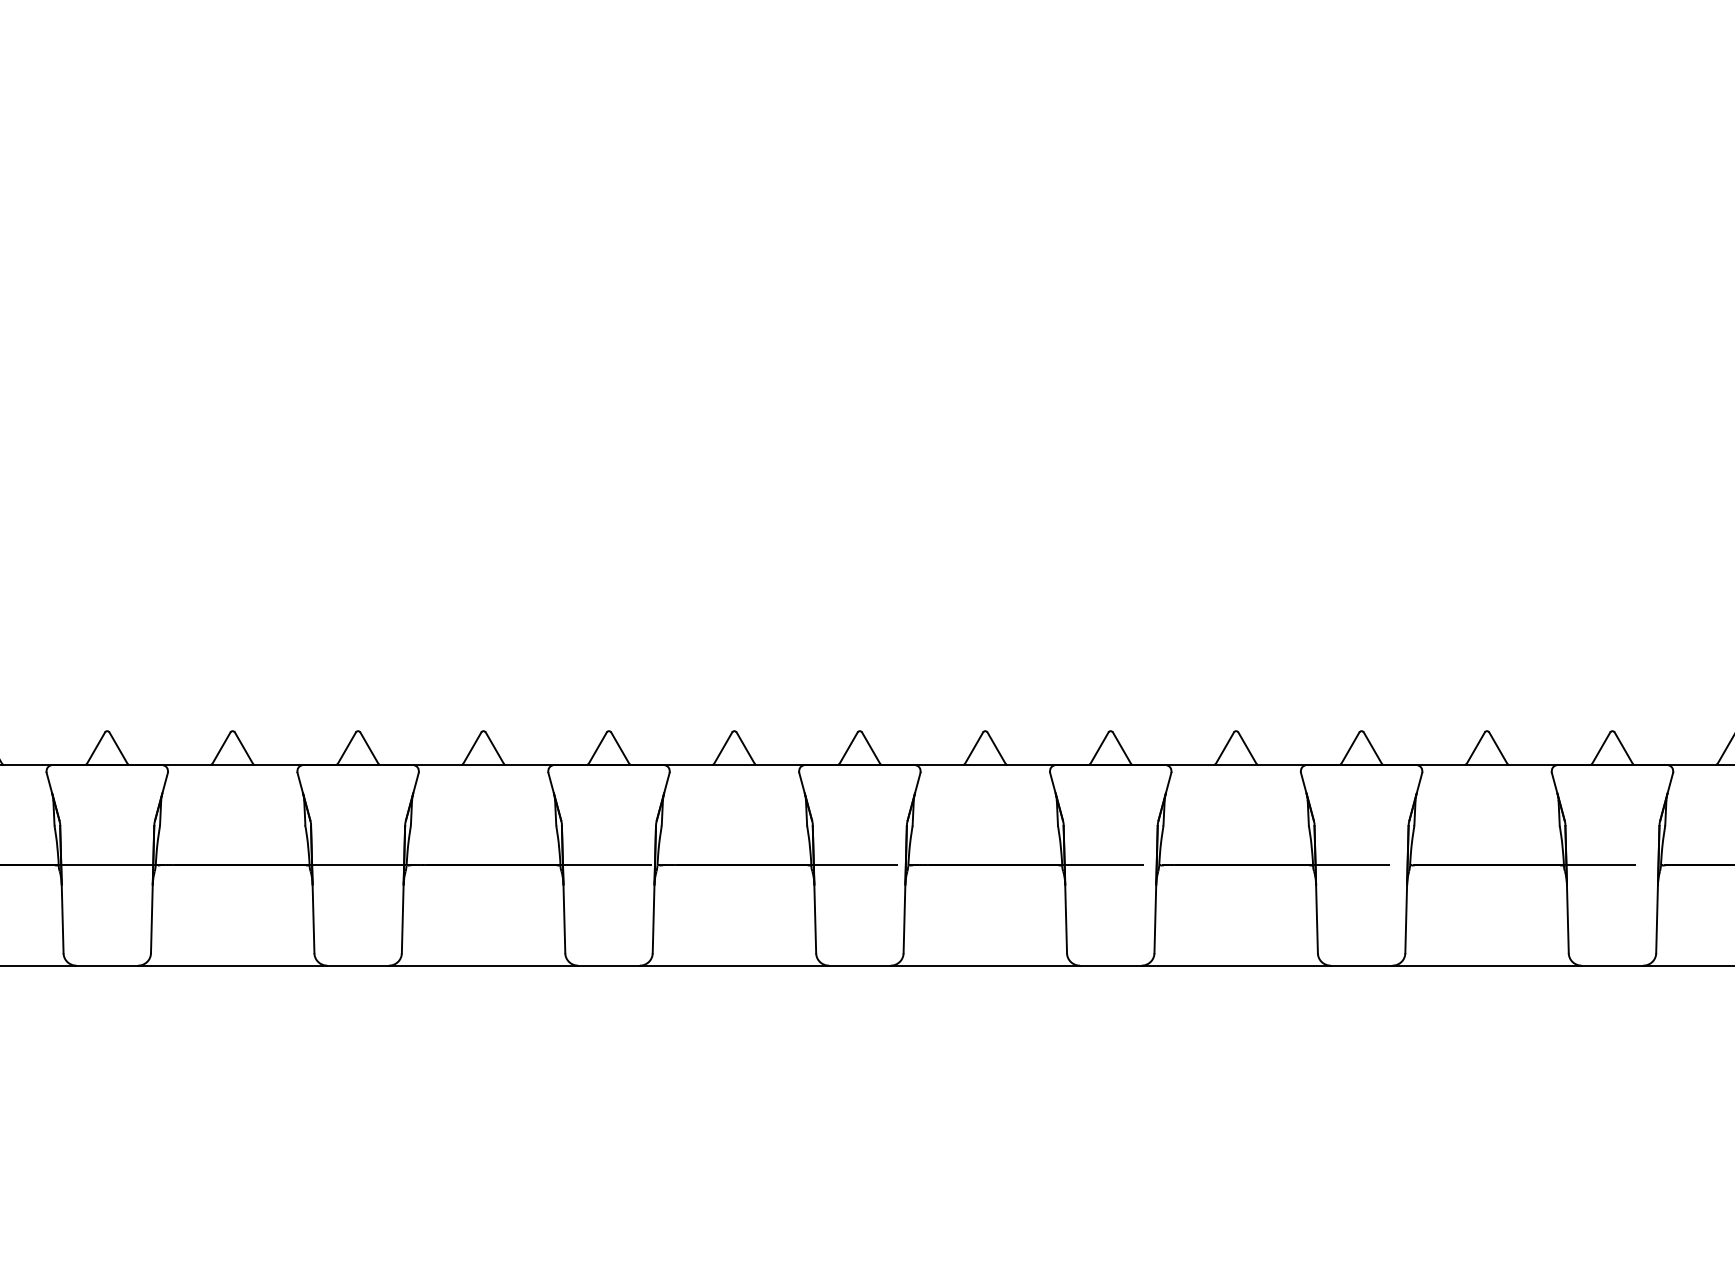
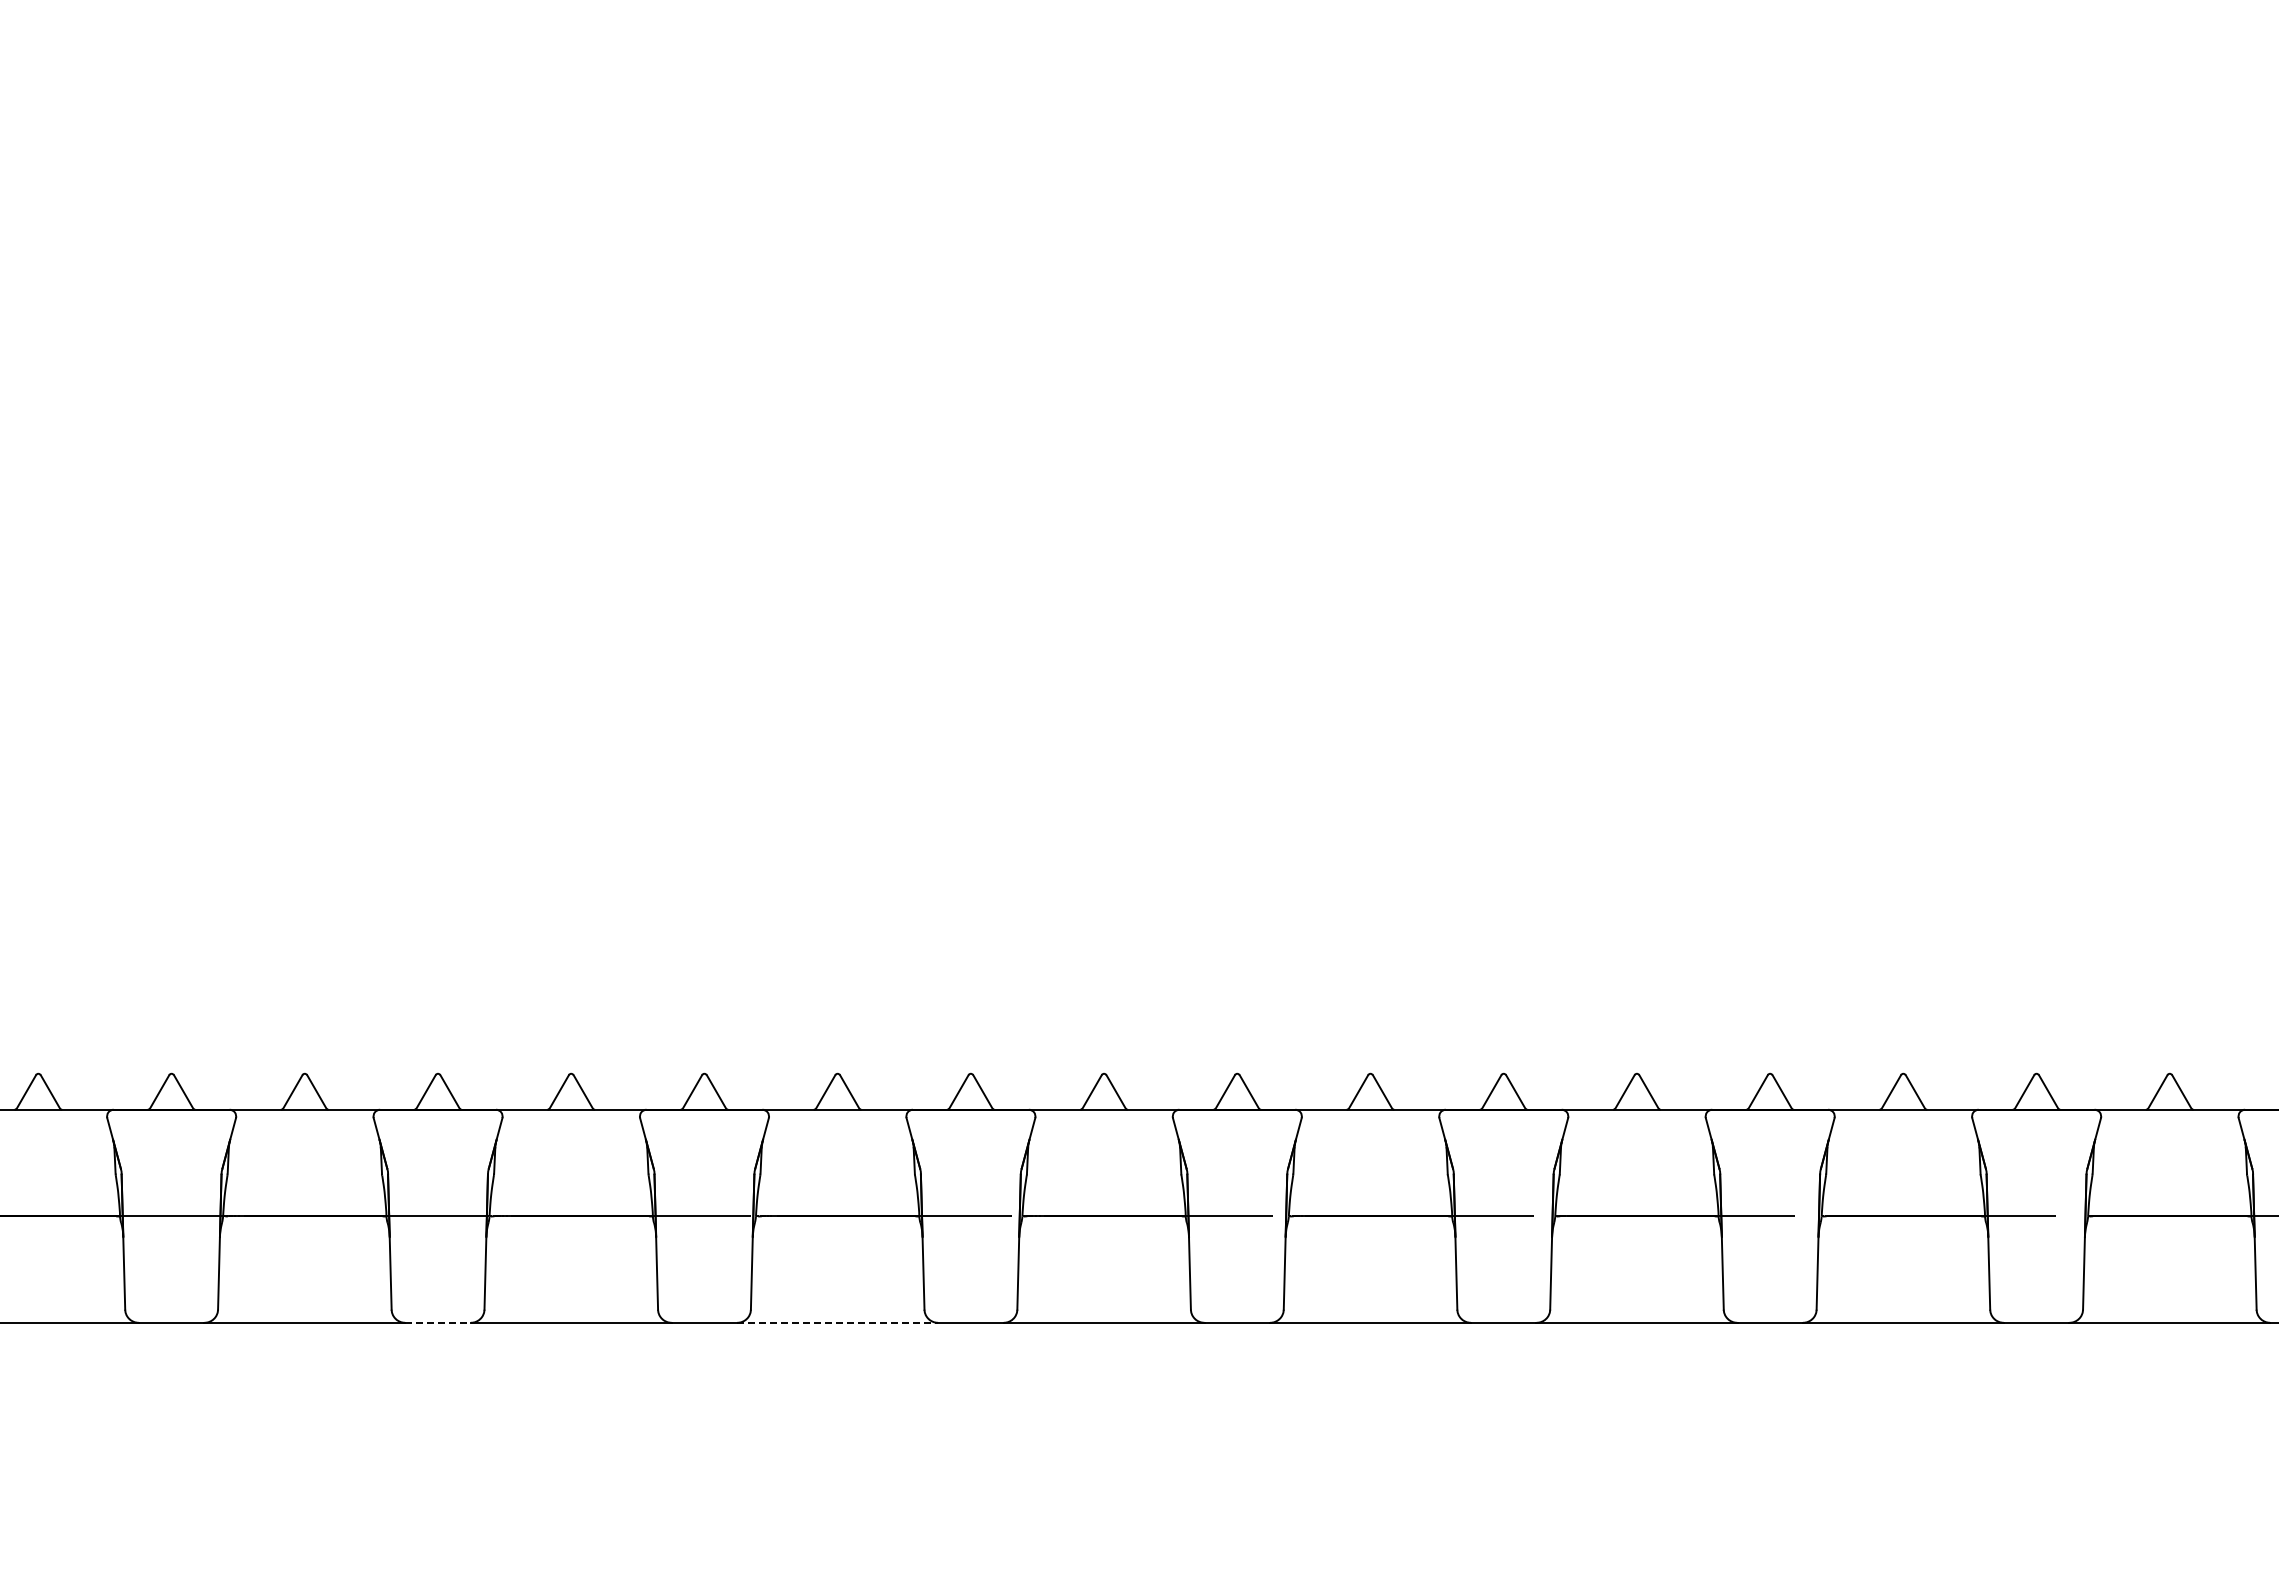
line: (358, 965) -> (438, 1322), solid -> dashed
line: (734, 965) -> (837, 1322), solid -> dashed

